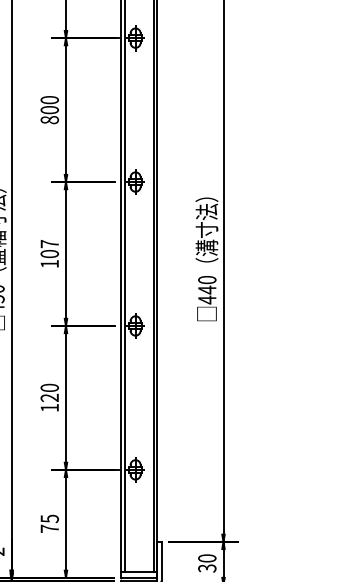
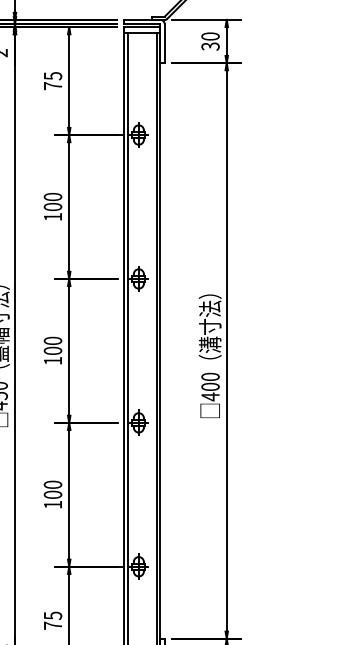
text: (49, 119) -> (52, 216), 800 -> 100
text: (49, 243) -> (52, 340), 107 -> 100
text: (207, 289) -> (210, 386), 440 -> 400
text: (50, 397) -> (53, 494), 120 -> 100

